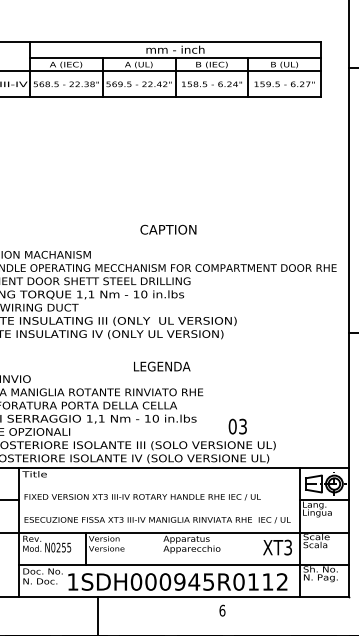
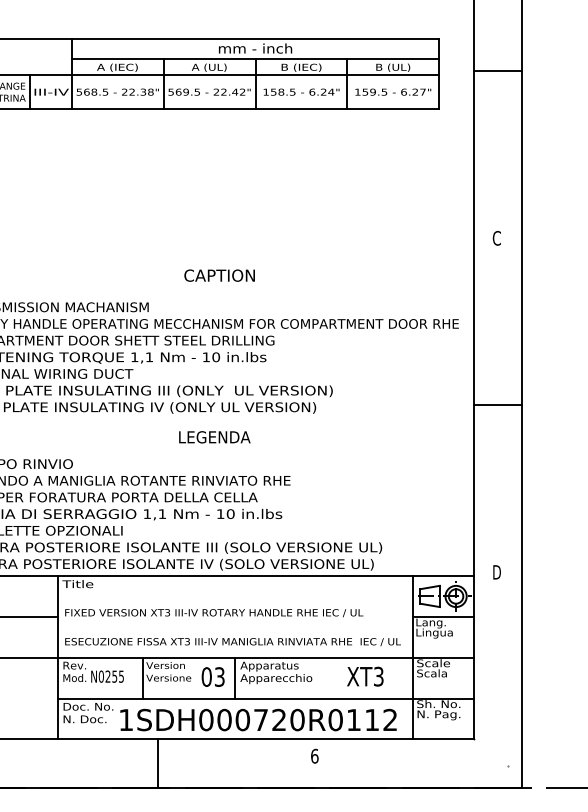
text: (168, 229) -> (219, 275), moved
text: (161, 366) -> (214, 437), moved
text: (237, 426) -> (212, 676), moved
text: (277, 547) -> (365, 676), moved
line: (159, 548) -> (235, 677), added
text: (193, 581) -> (278, 719), 1SDH000945R0112 -> 1SDH000720R0112

